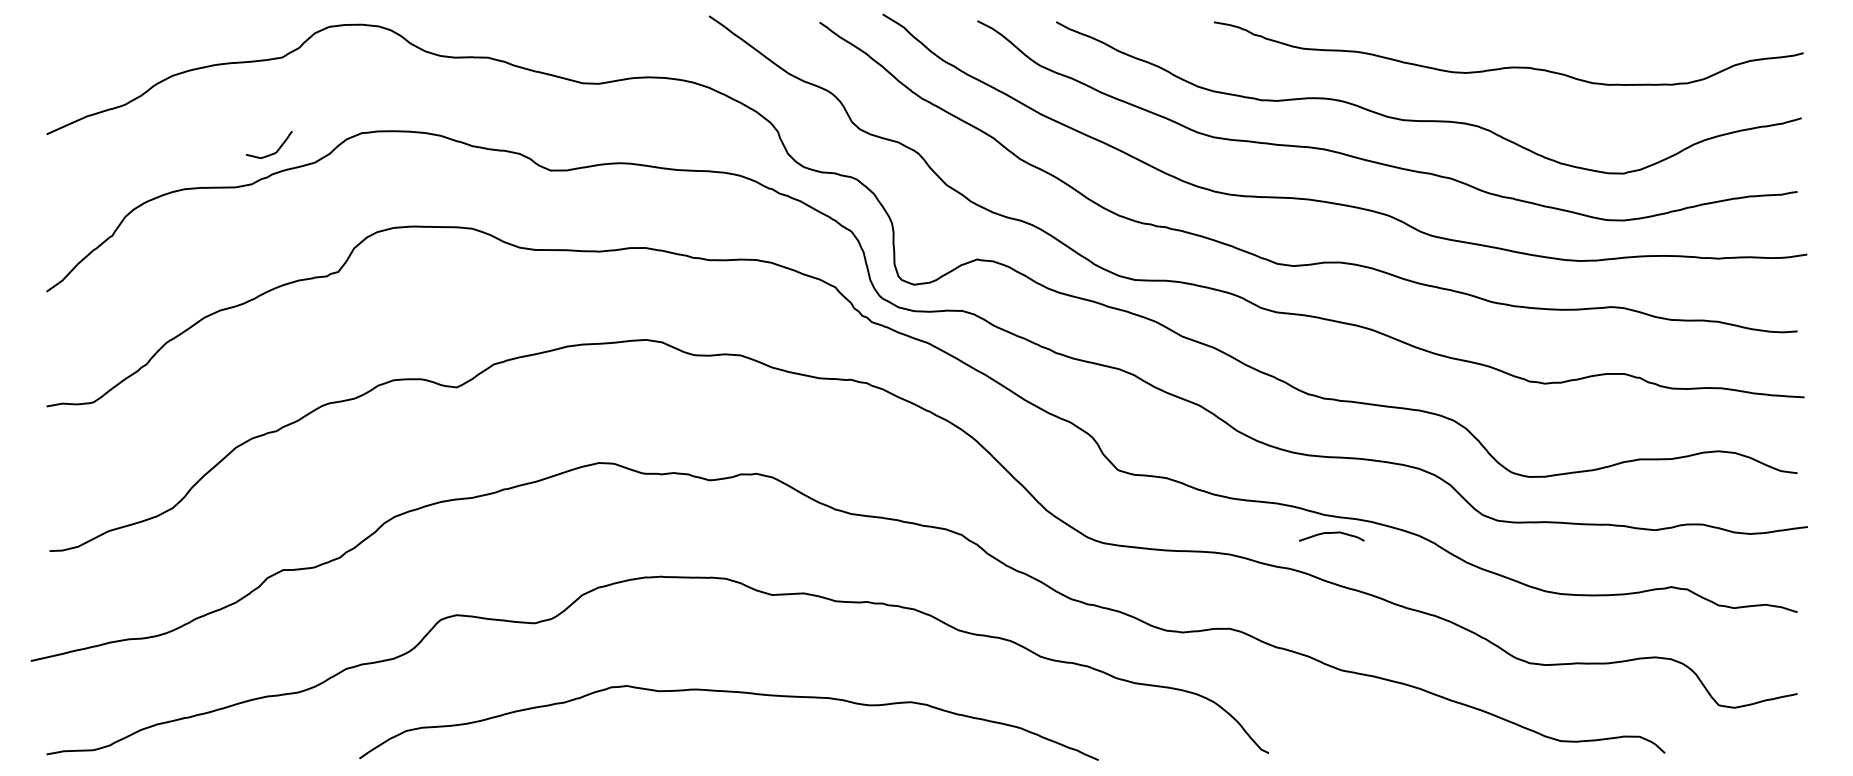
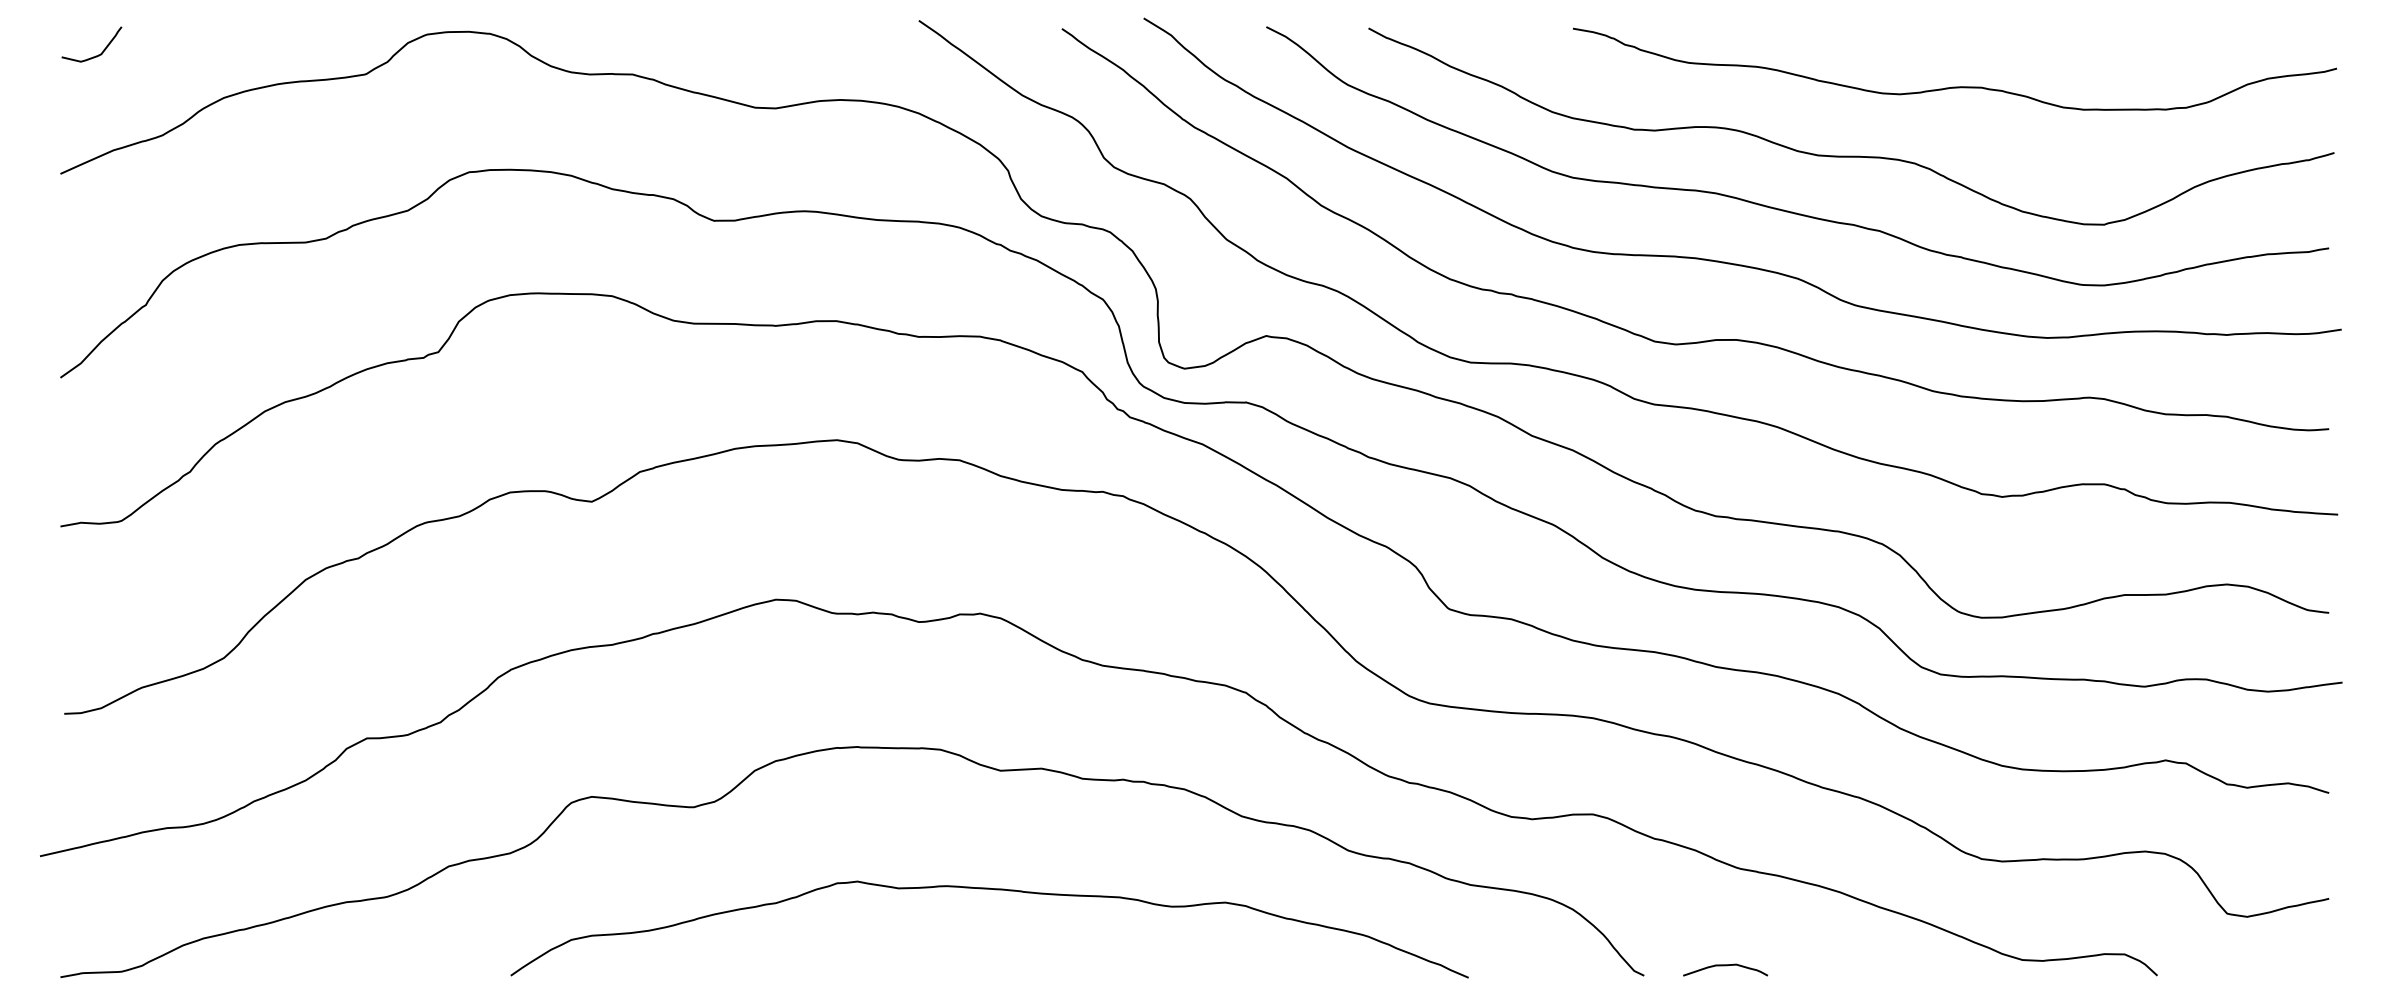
curve: (272, 153) -> (95, 55), moved
curve: (1331, 533) -> (1725, 966), moved
curve: (733, 692) -> (995, 890), moved

